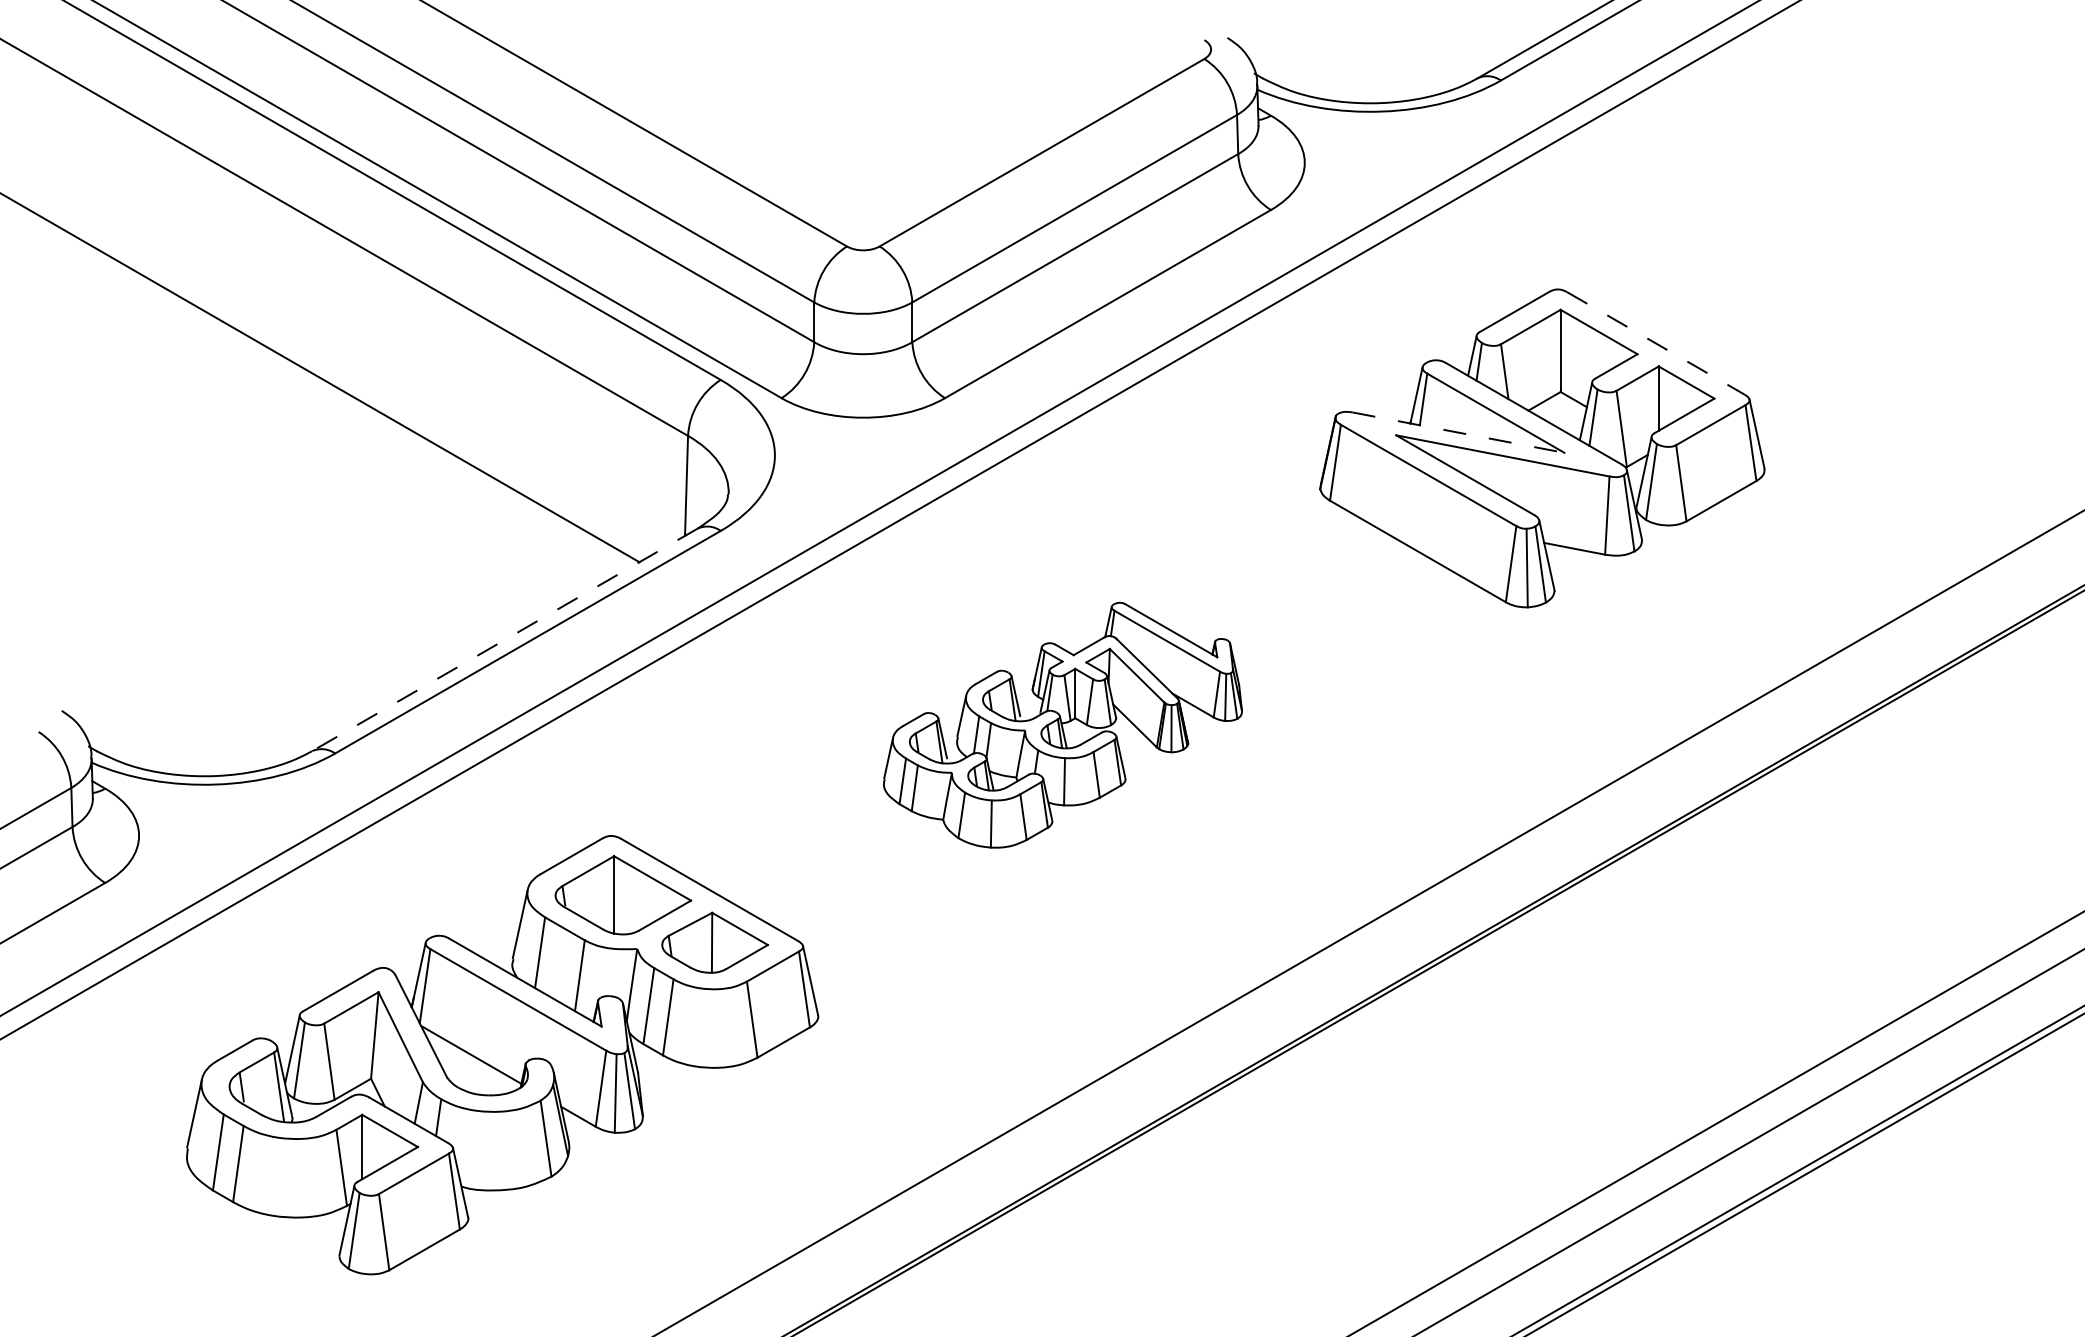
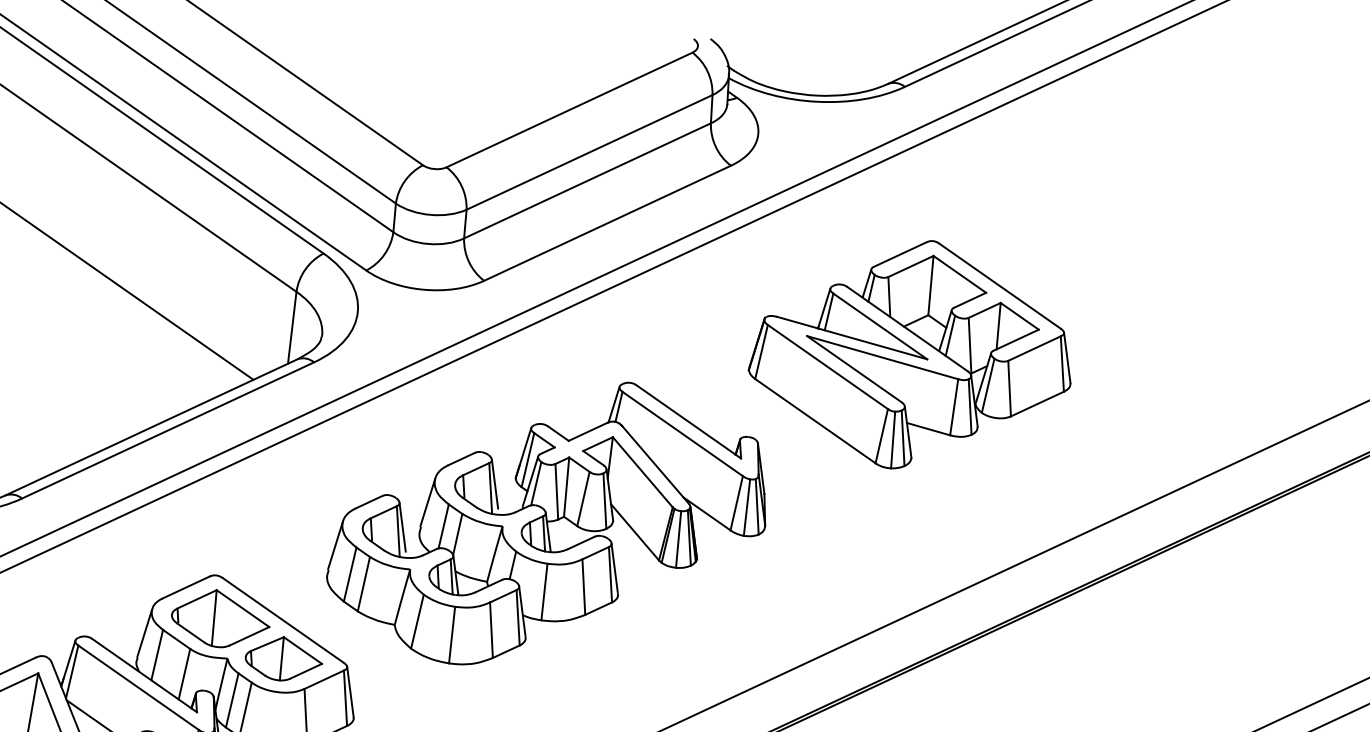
line: (1656, 343) -> (1000, 286), dashed -> solid
line: (1458, 432) -> (852, 337), dashed -> solid
line: (504, 639) -> (151, 427), dashed -> solid
part: (1062, 725) -> (548, 524), size x1.67

